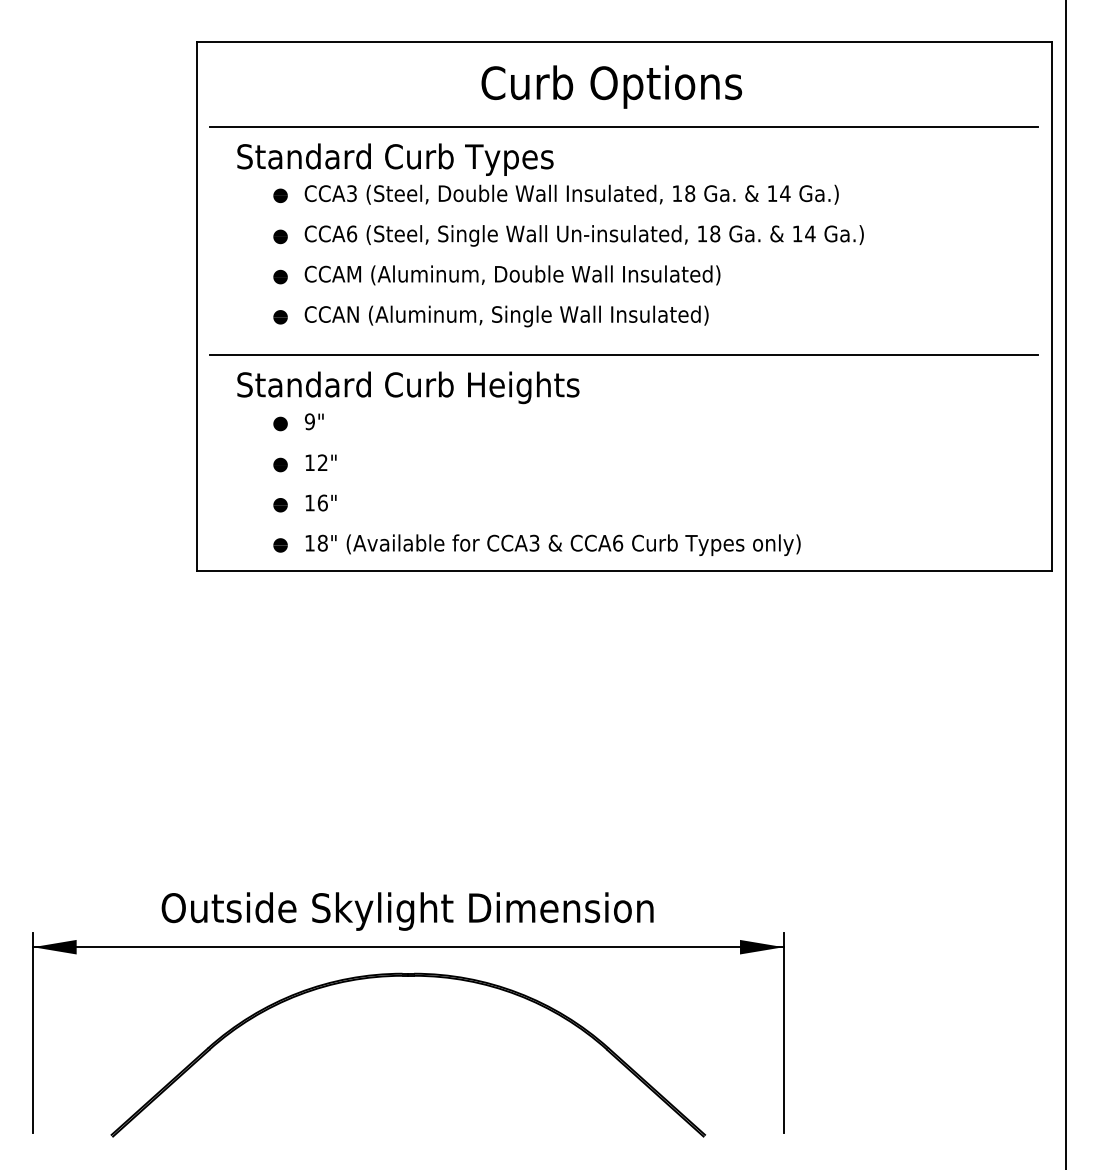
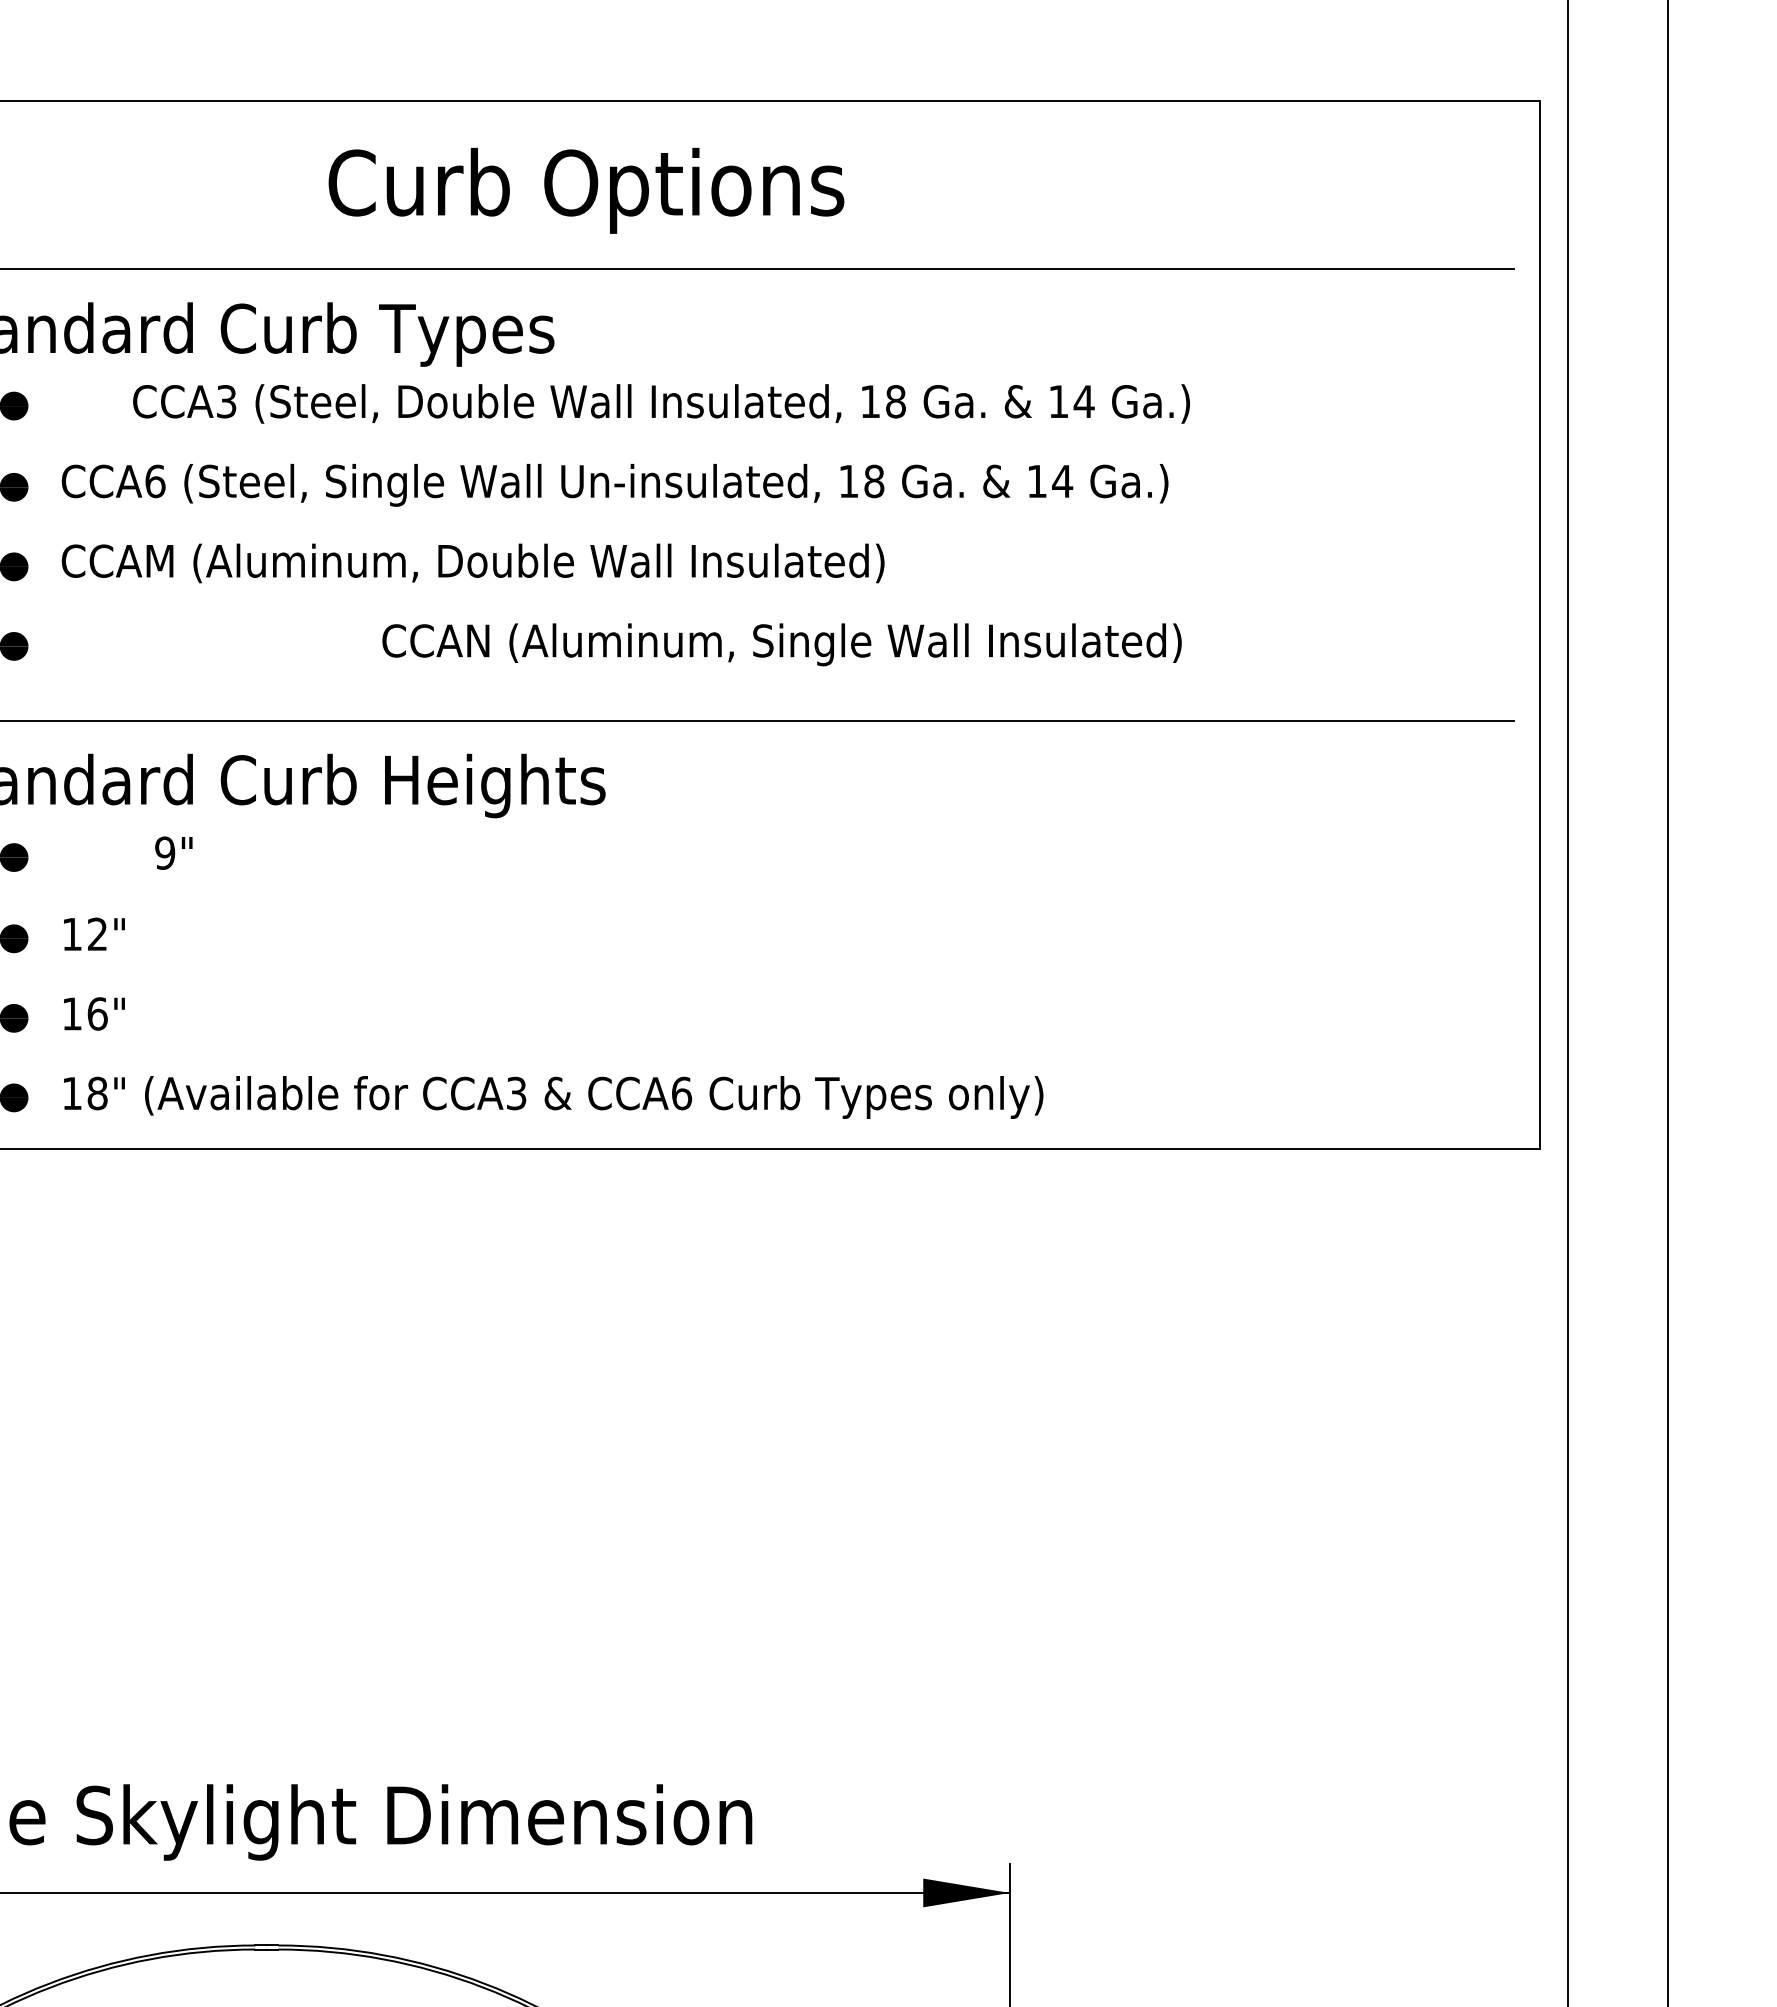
text: (611, 86) -> (585, 189), moved
text: (571, 194) -> (661, 403), moved
text: (506, 316) -> (781, 644), moved
text: (314, 421) -> (174, 852), moved

